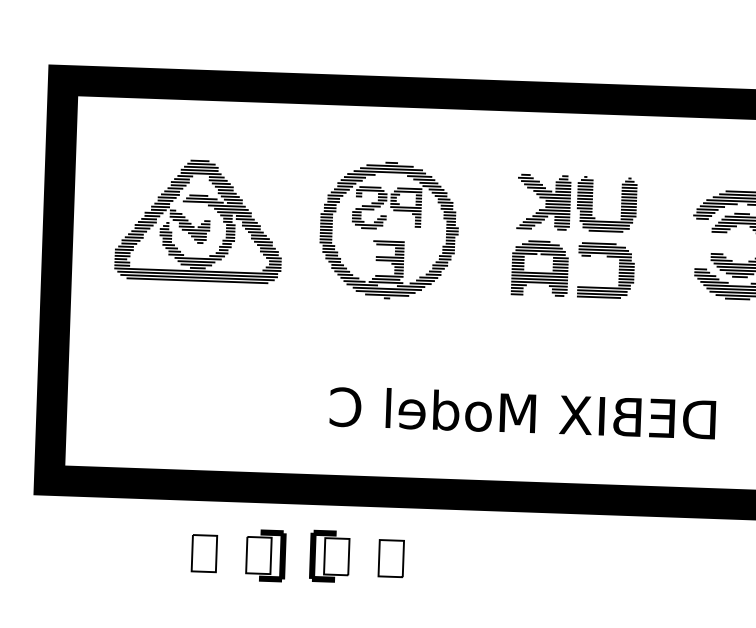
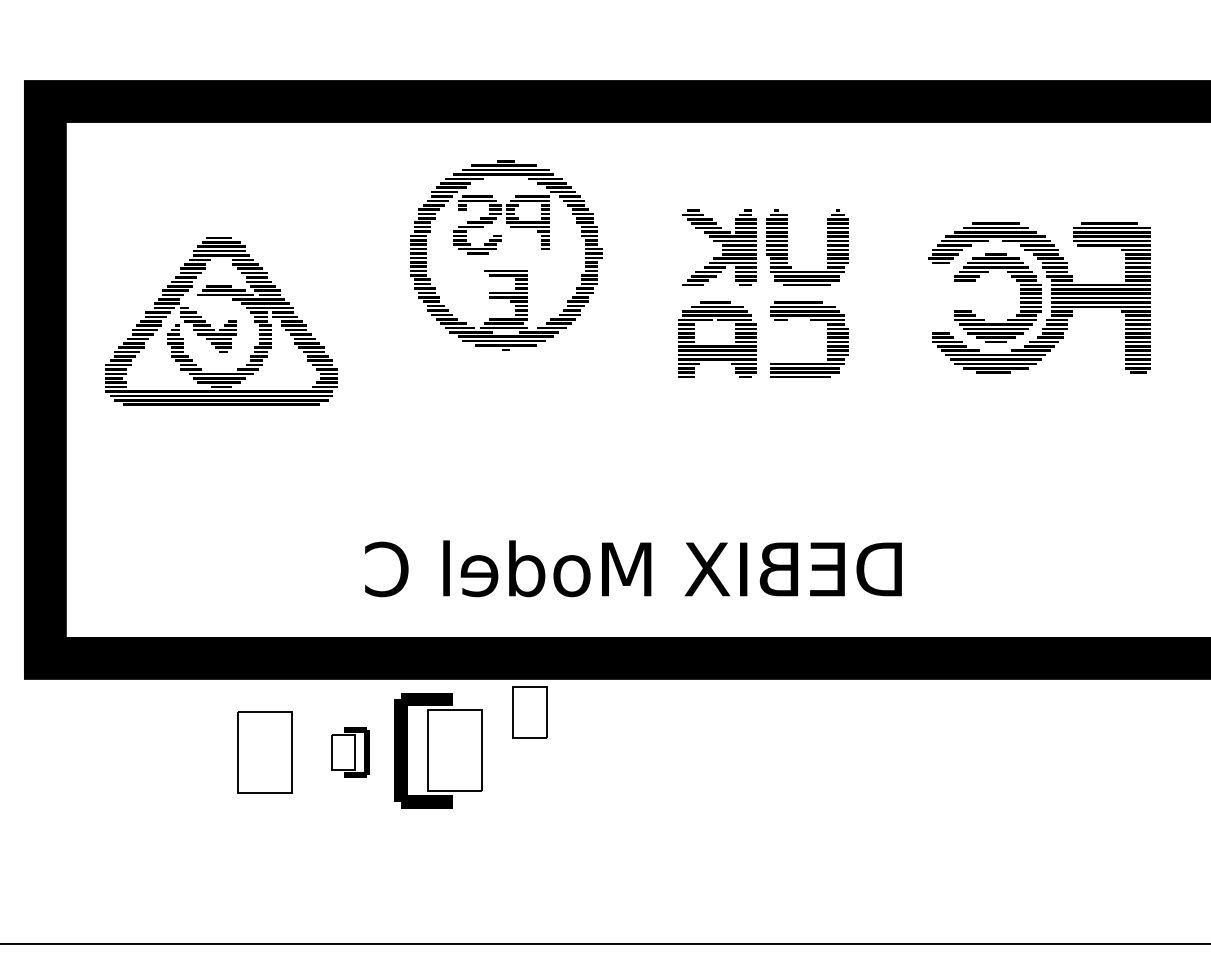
part: (199, 221) -> (221, 321), moved
part: (382, 226) -> (496, 249), moved
text: (522, 412) -> (633, 568), moved
part: (204, 553) -> (264, 752), size x1.6
part: (266, 555) -> (350, 752), size x0.7
part: (329, 556) -> (438, 750), size x1.6
part: (391, 558) -> (529, 712), moved

